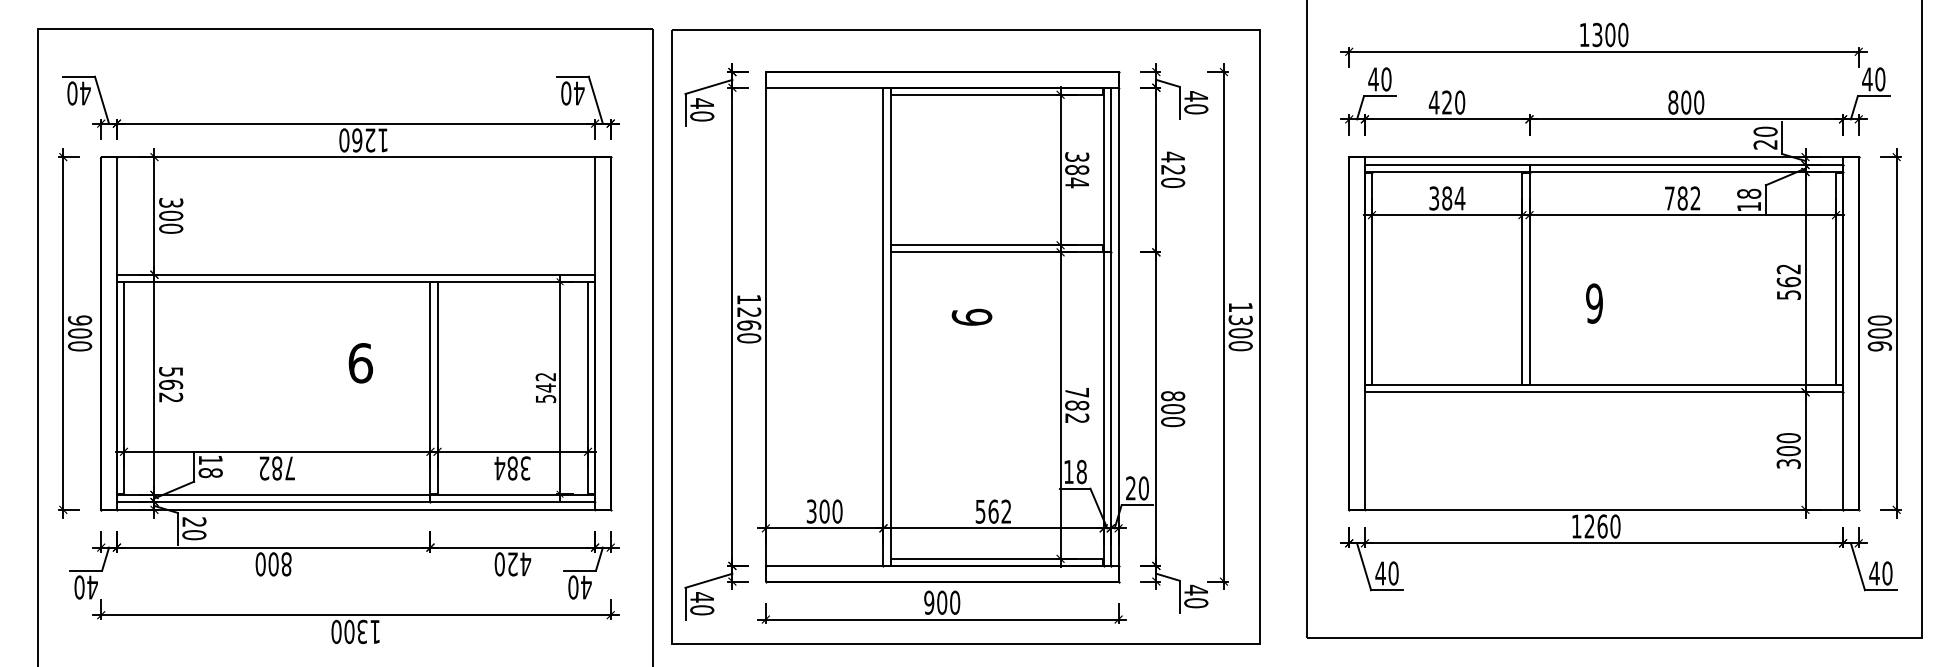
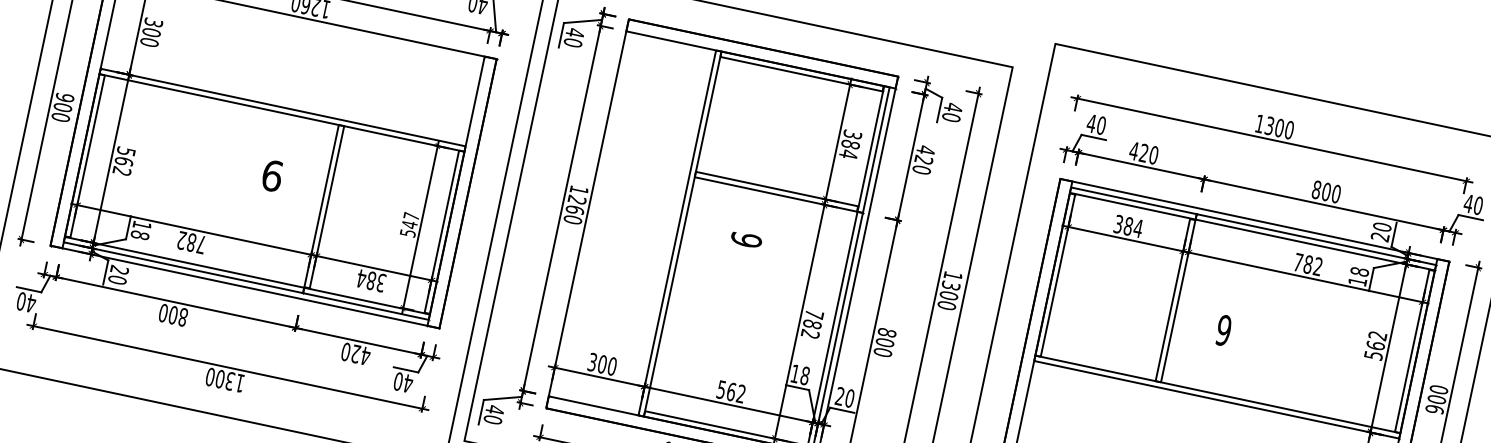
text: (545, 377) -> (411, 216), 542 -> 547

